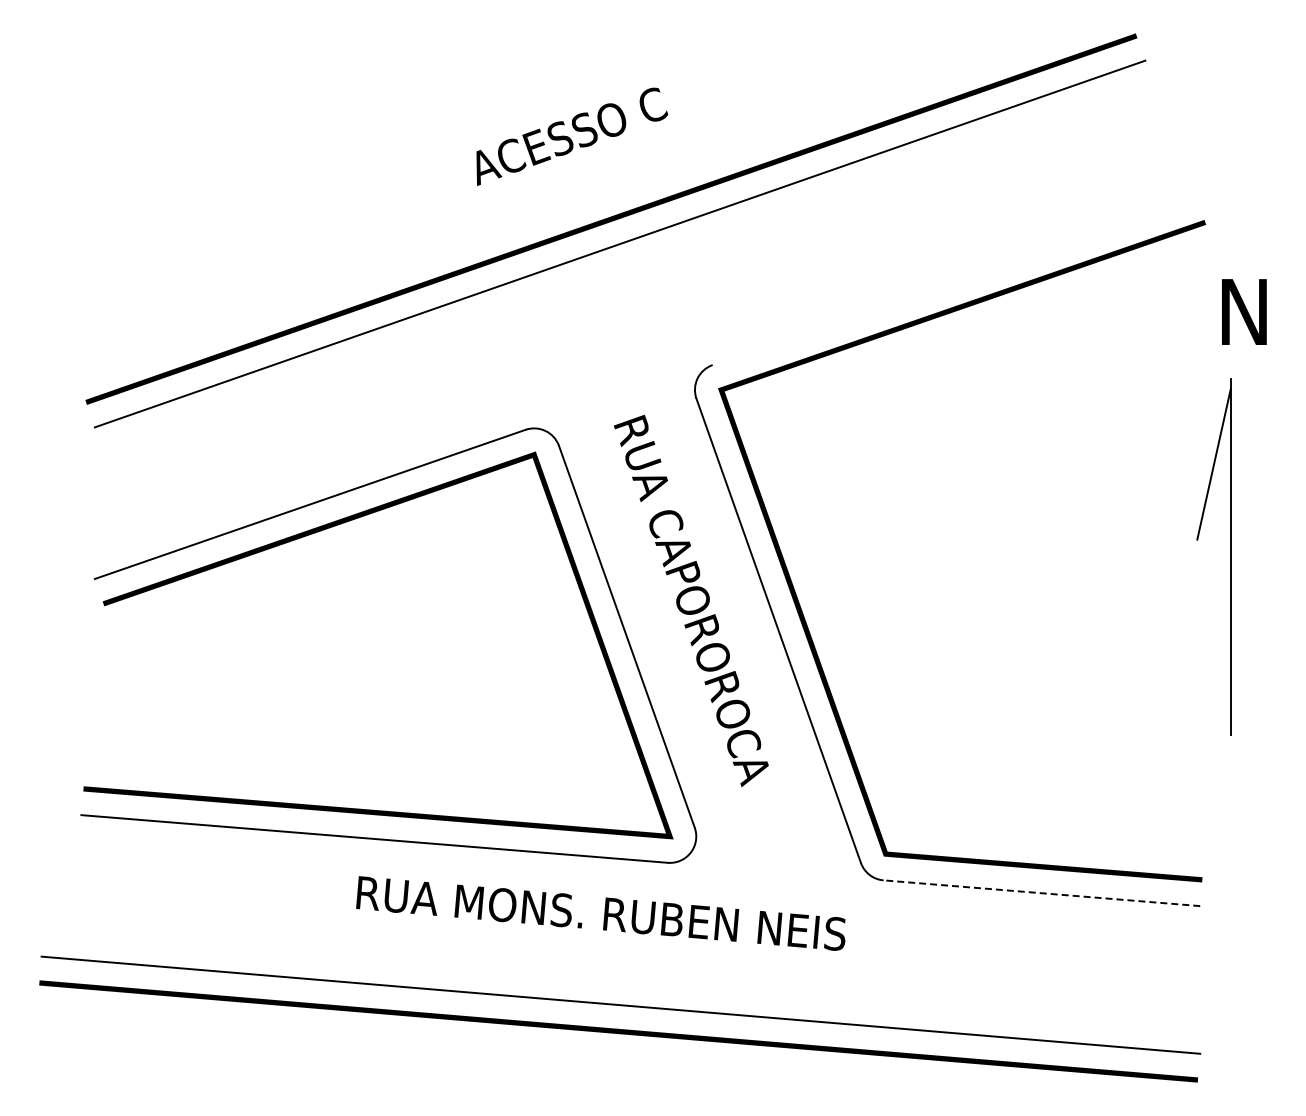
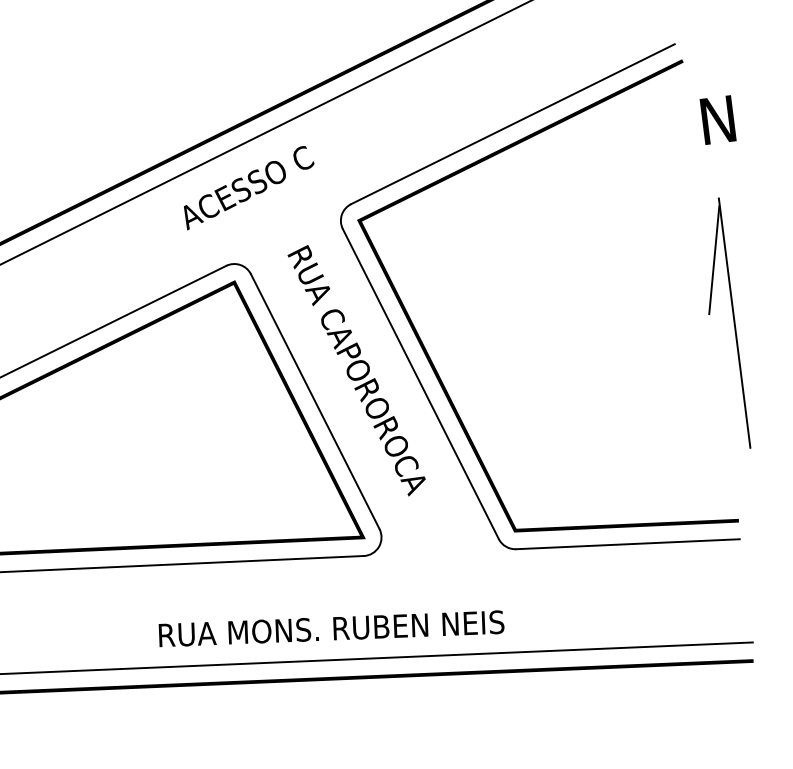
text: (572, 136) -> (249, 187), moved
line: (954, 281) -> (512, 124), added
part: (1230, 556) -> (733, 322), moved
line: (1041, 893) -> (627, 544), dashed -> solid
text: (600, 913) -> (330, 628), moved

